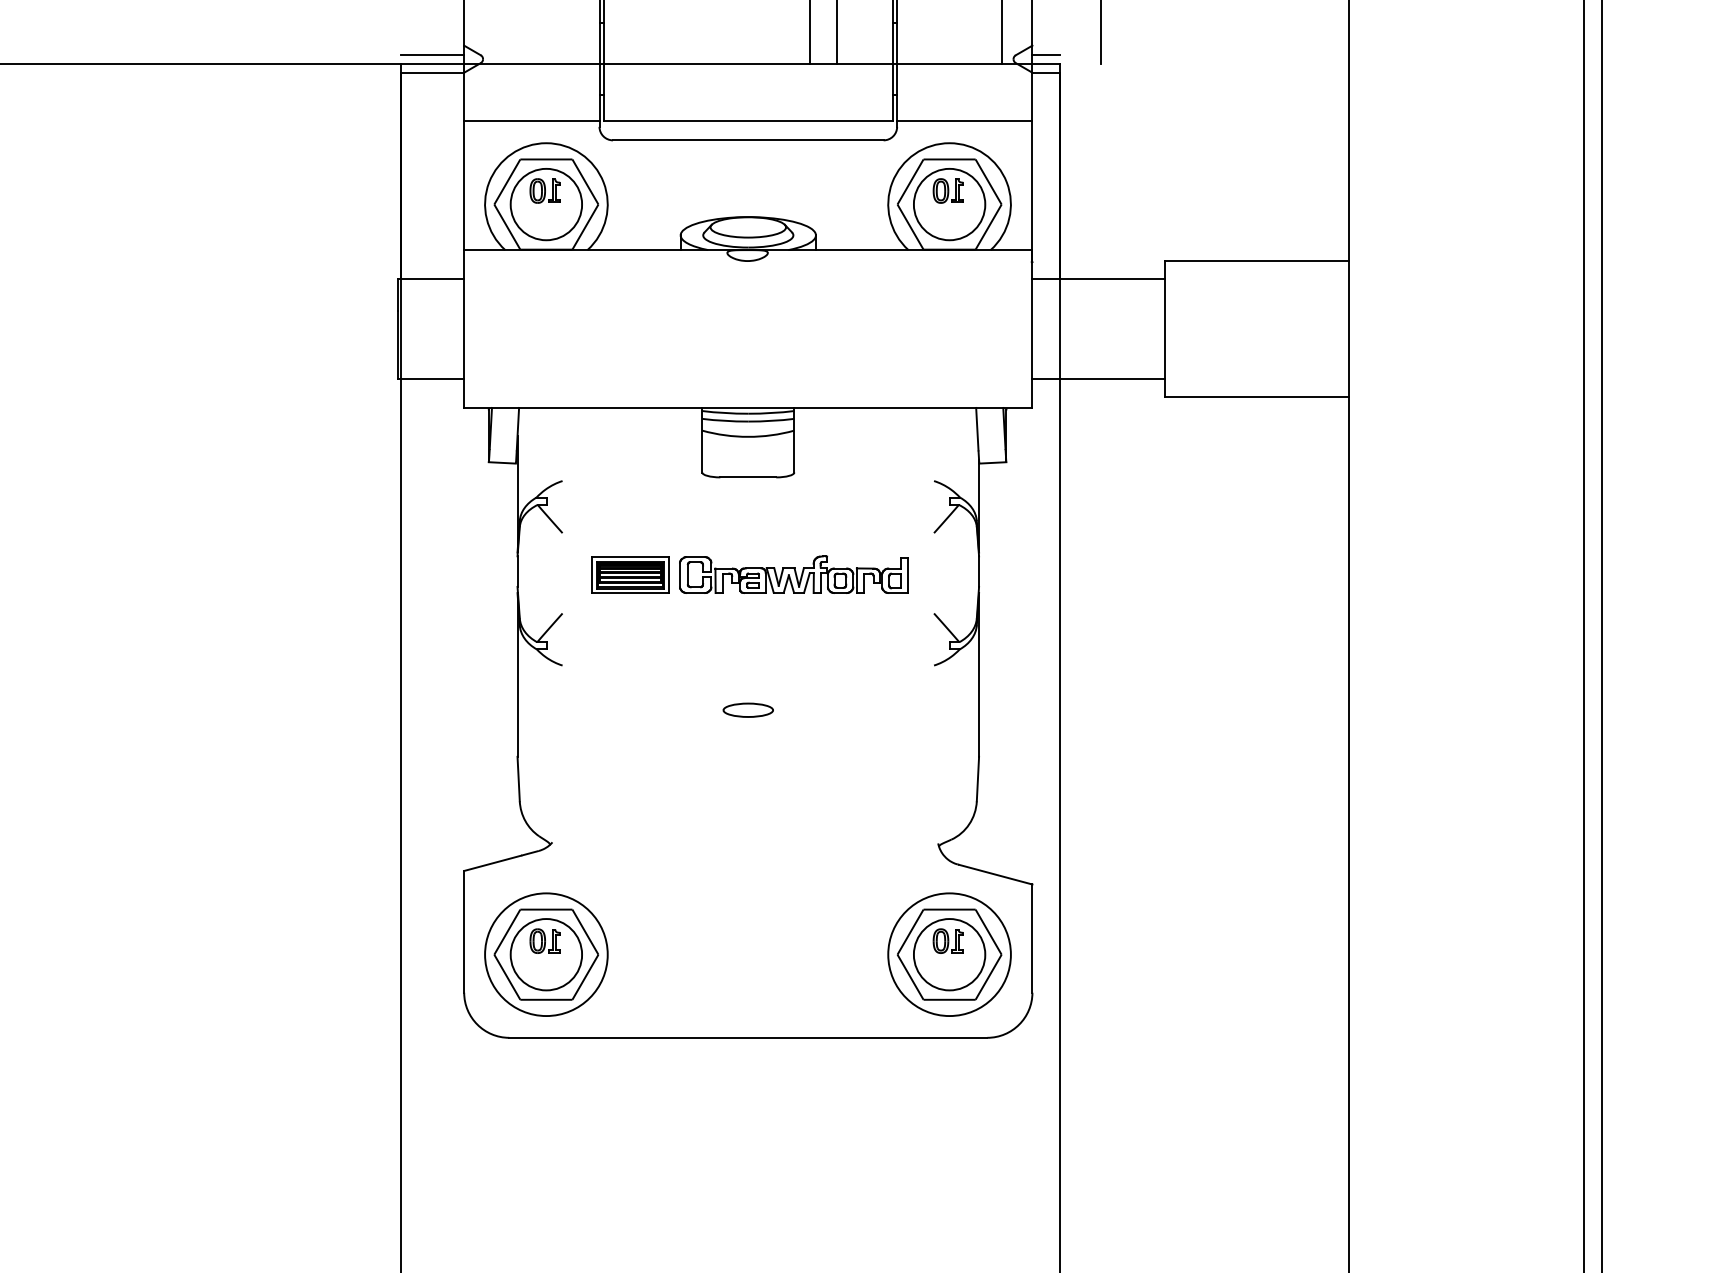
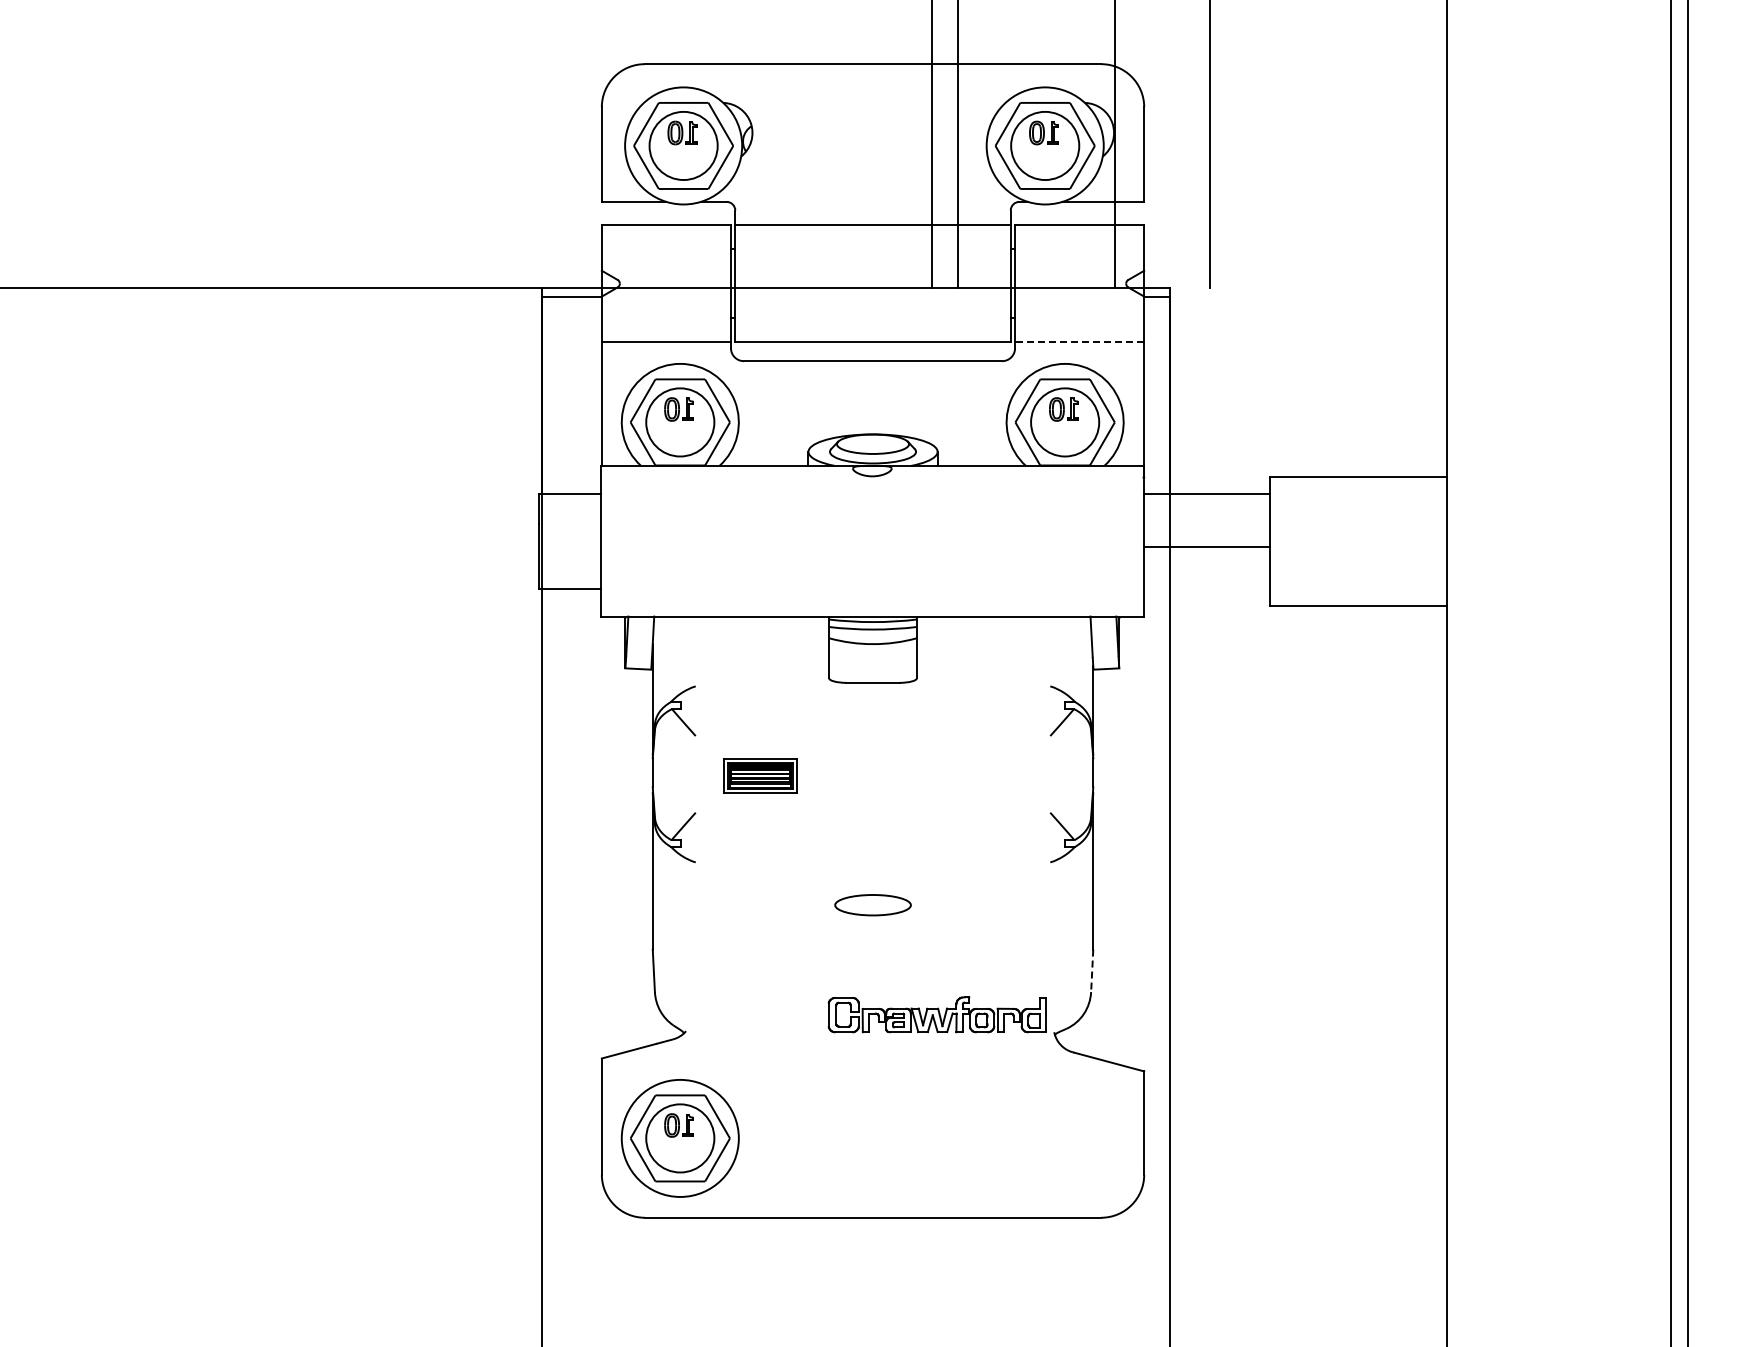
line: (432, 54) -> (571, 279), removed
line: (1046, 54) -> (1157, 279), removed
line: (964, 120) -> (1079, 342), solid -> dashed
line: (1097, 378) -> (1206, 546), moved
part: (792, 574) -> (936, 1014), moved
part: (747, 709) -> (872, 904), size x1.6
line: (978, 779) -> (1092, 971), solid -> dashed
part: (948, 954) -> (1064, 1138), removed

